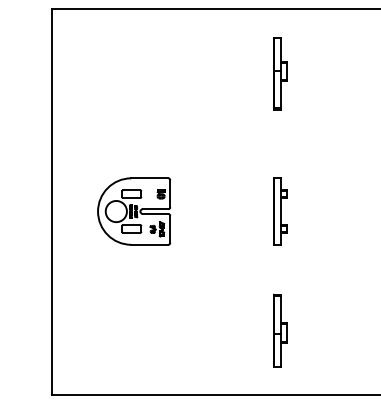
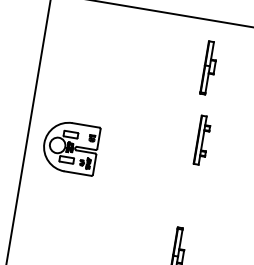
part: (134, 211) -> (70, 147), moved
part: (280, 211) -> (202, 140), moved

